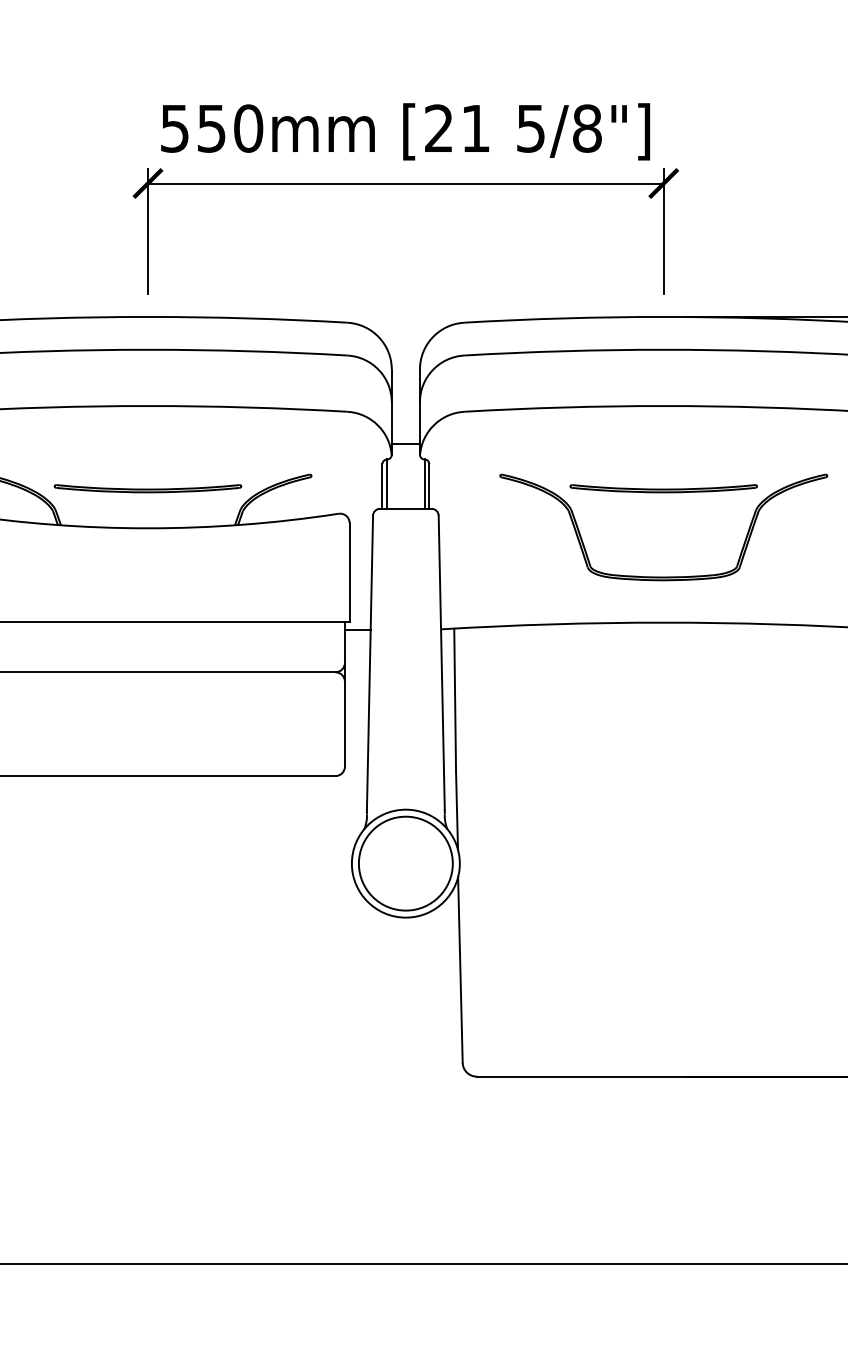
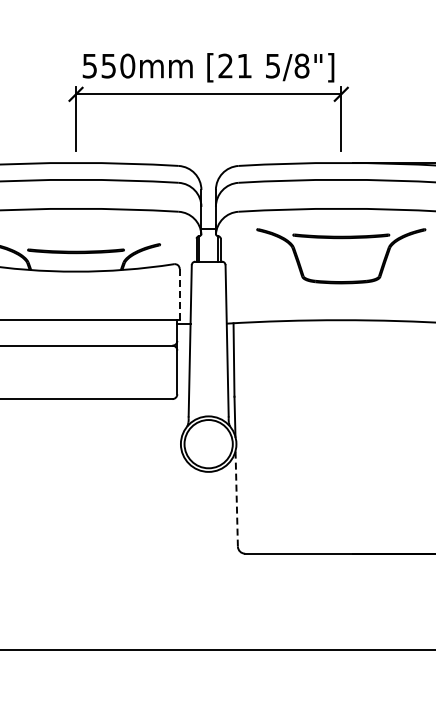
part: (664, 494) -> (341, 239), moved
line: (349, 570) -> (179, 293), solid -> dashed
line: (459, 969) -> (236, 498), solid -> dashed

